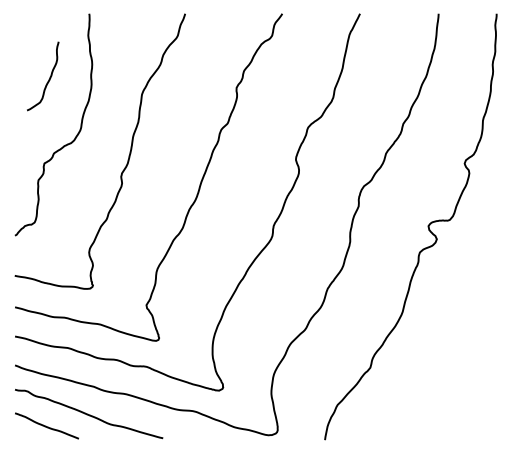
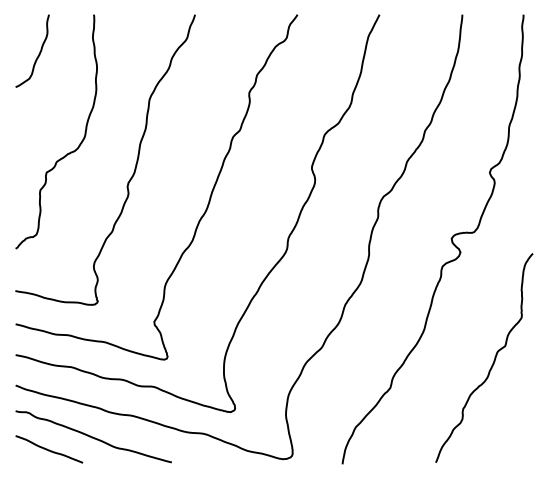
curve: (48, 79) -> (38, 54), moved
curve: (467, 343) -> (492, 362), added

